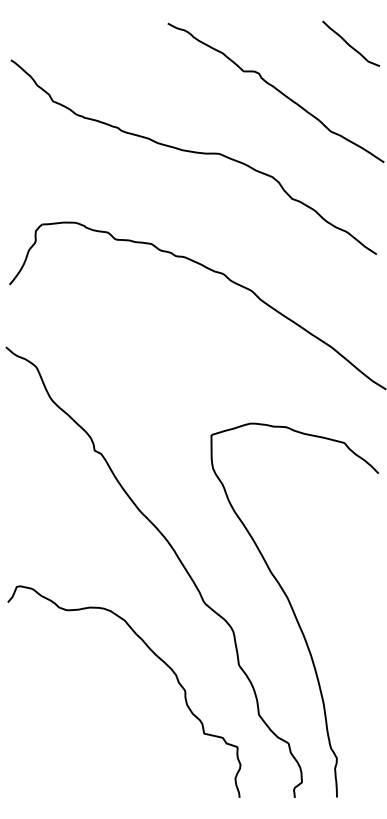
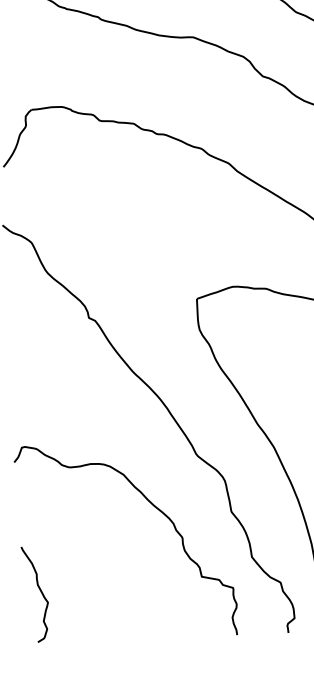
curve: (30, 743) -> (40, 592), added

